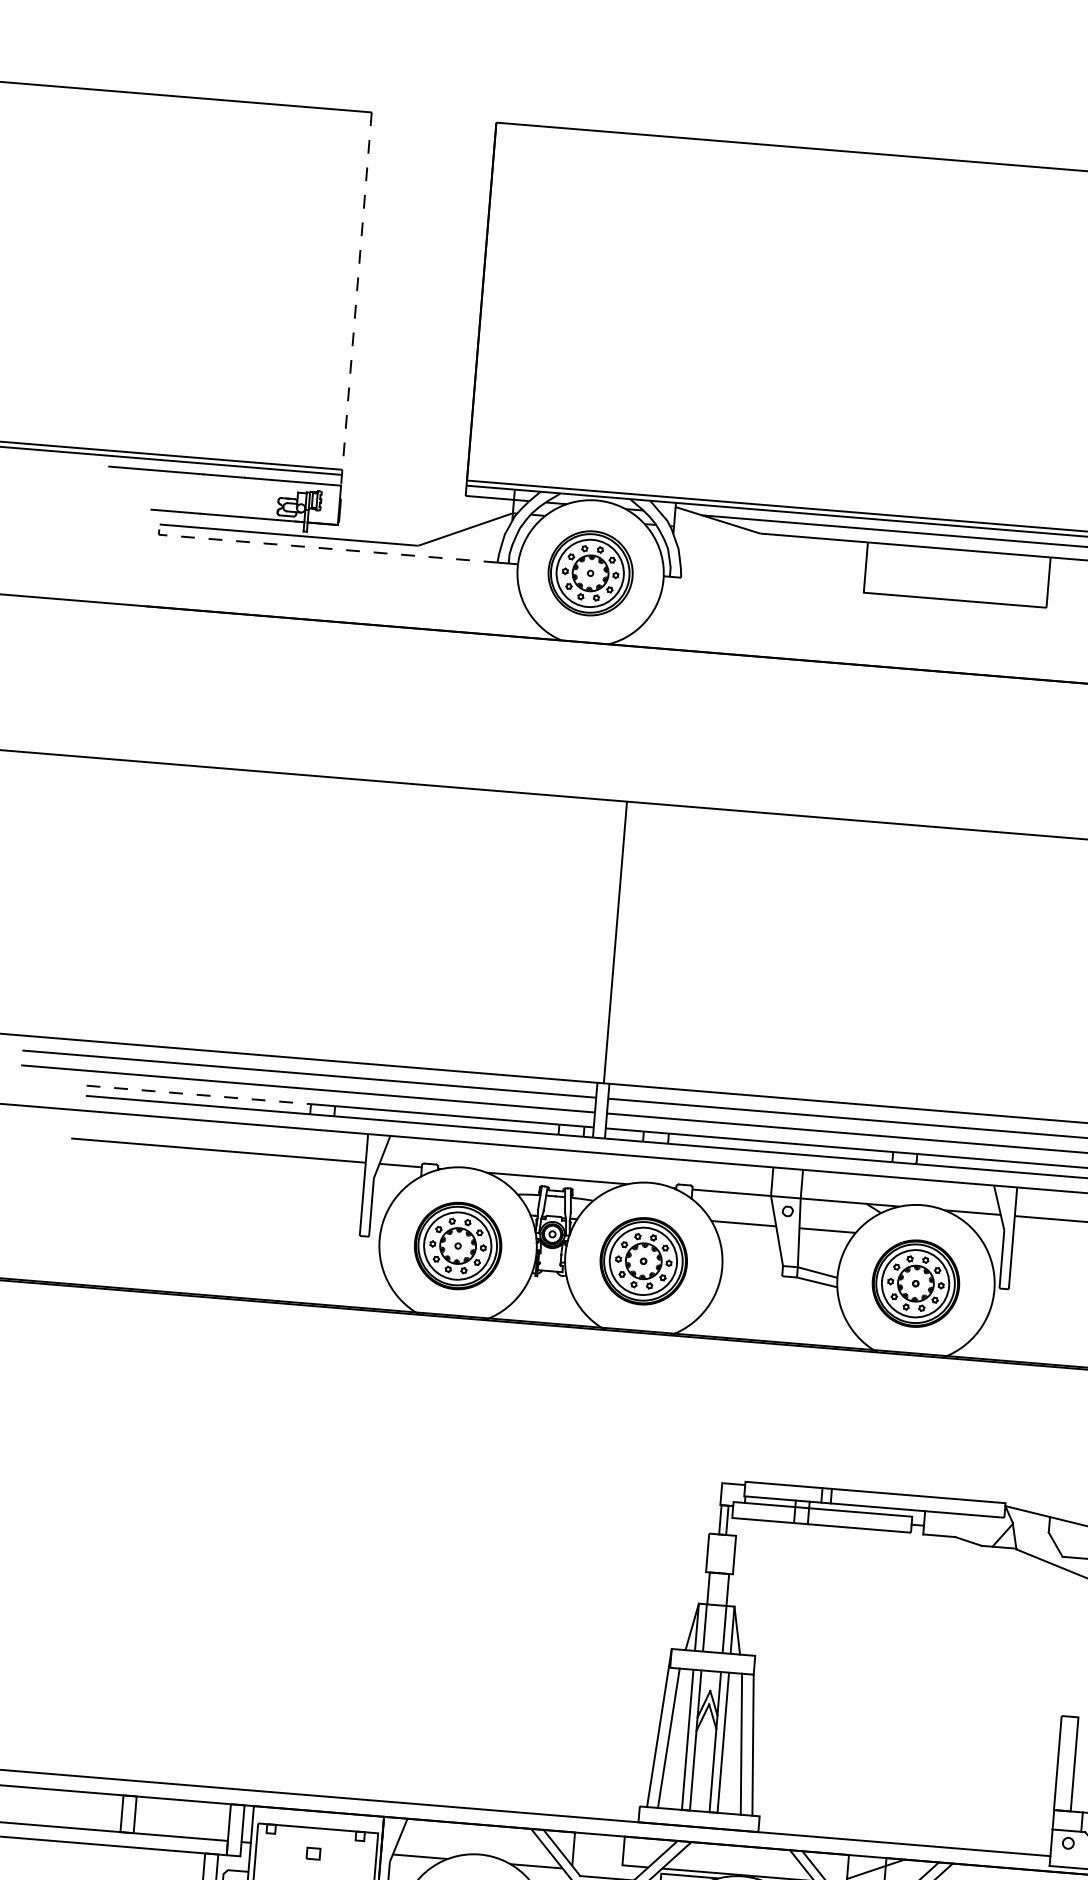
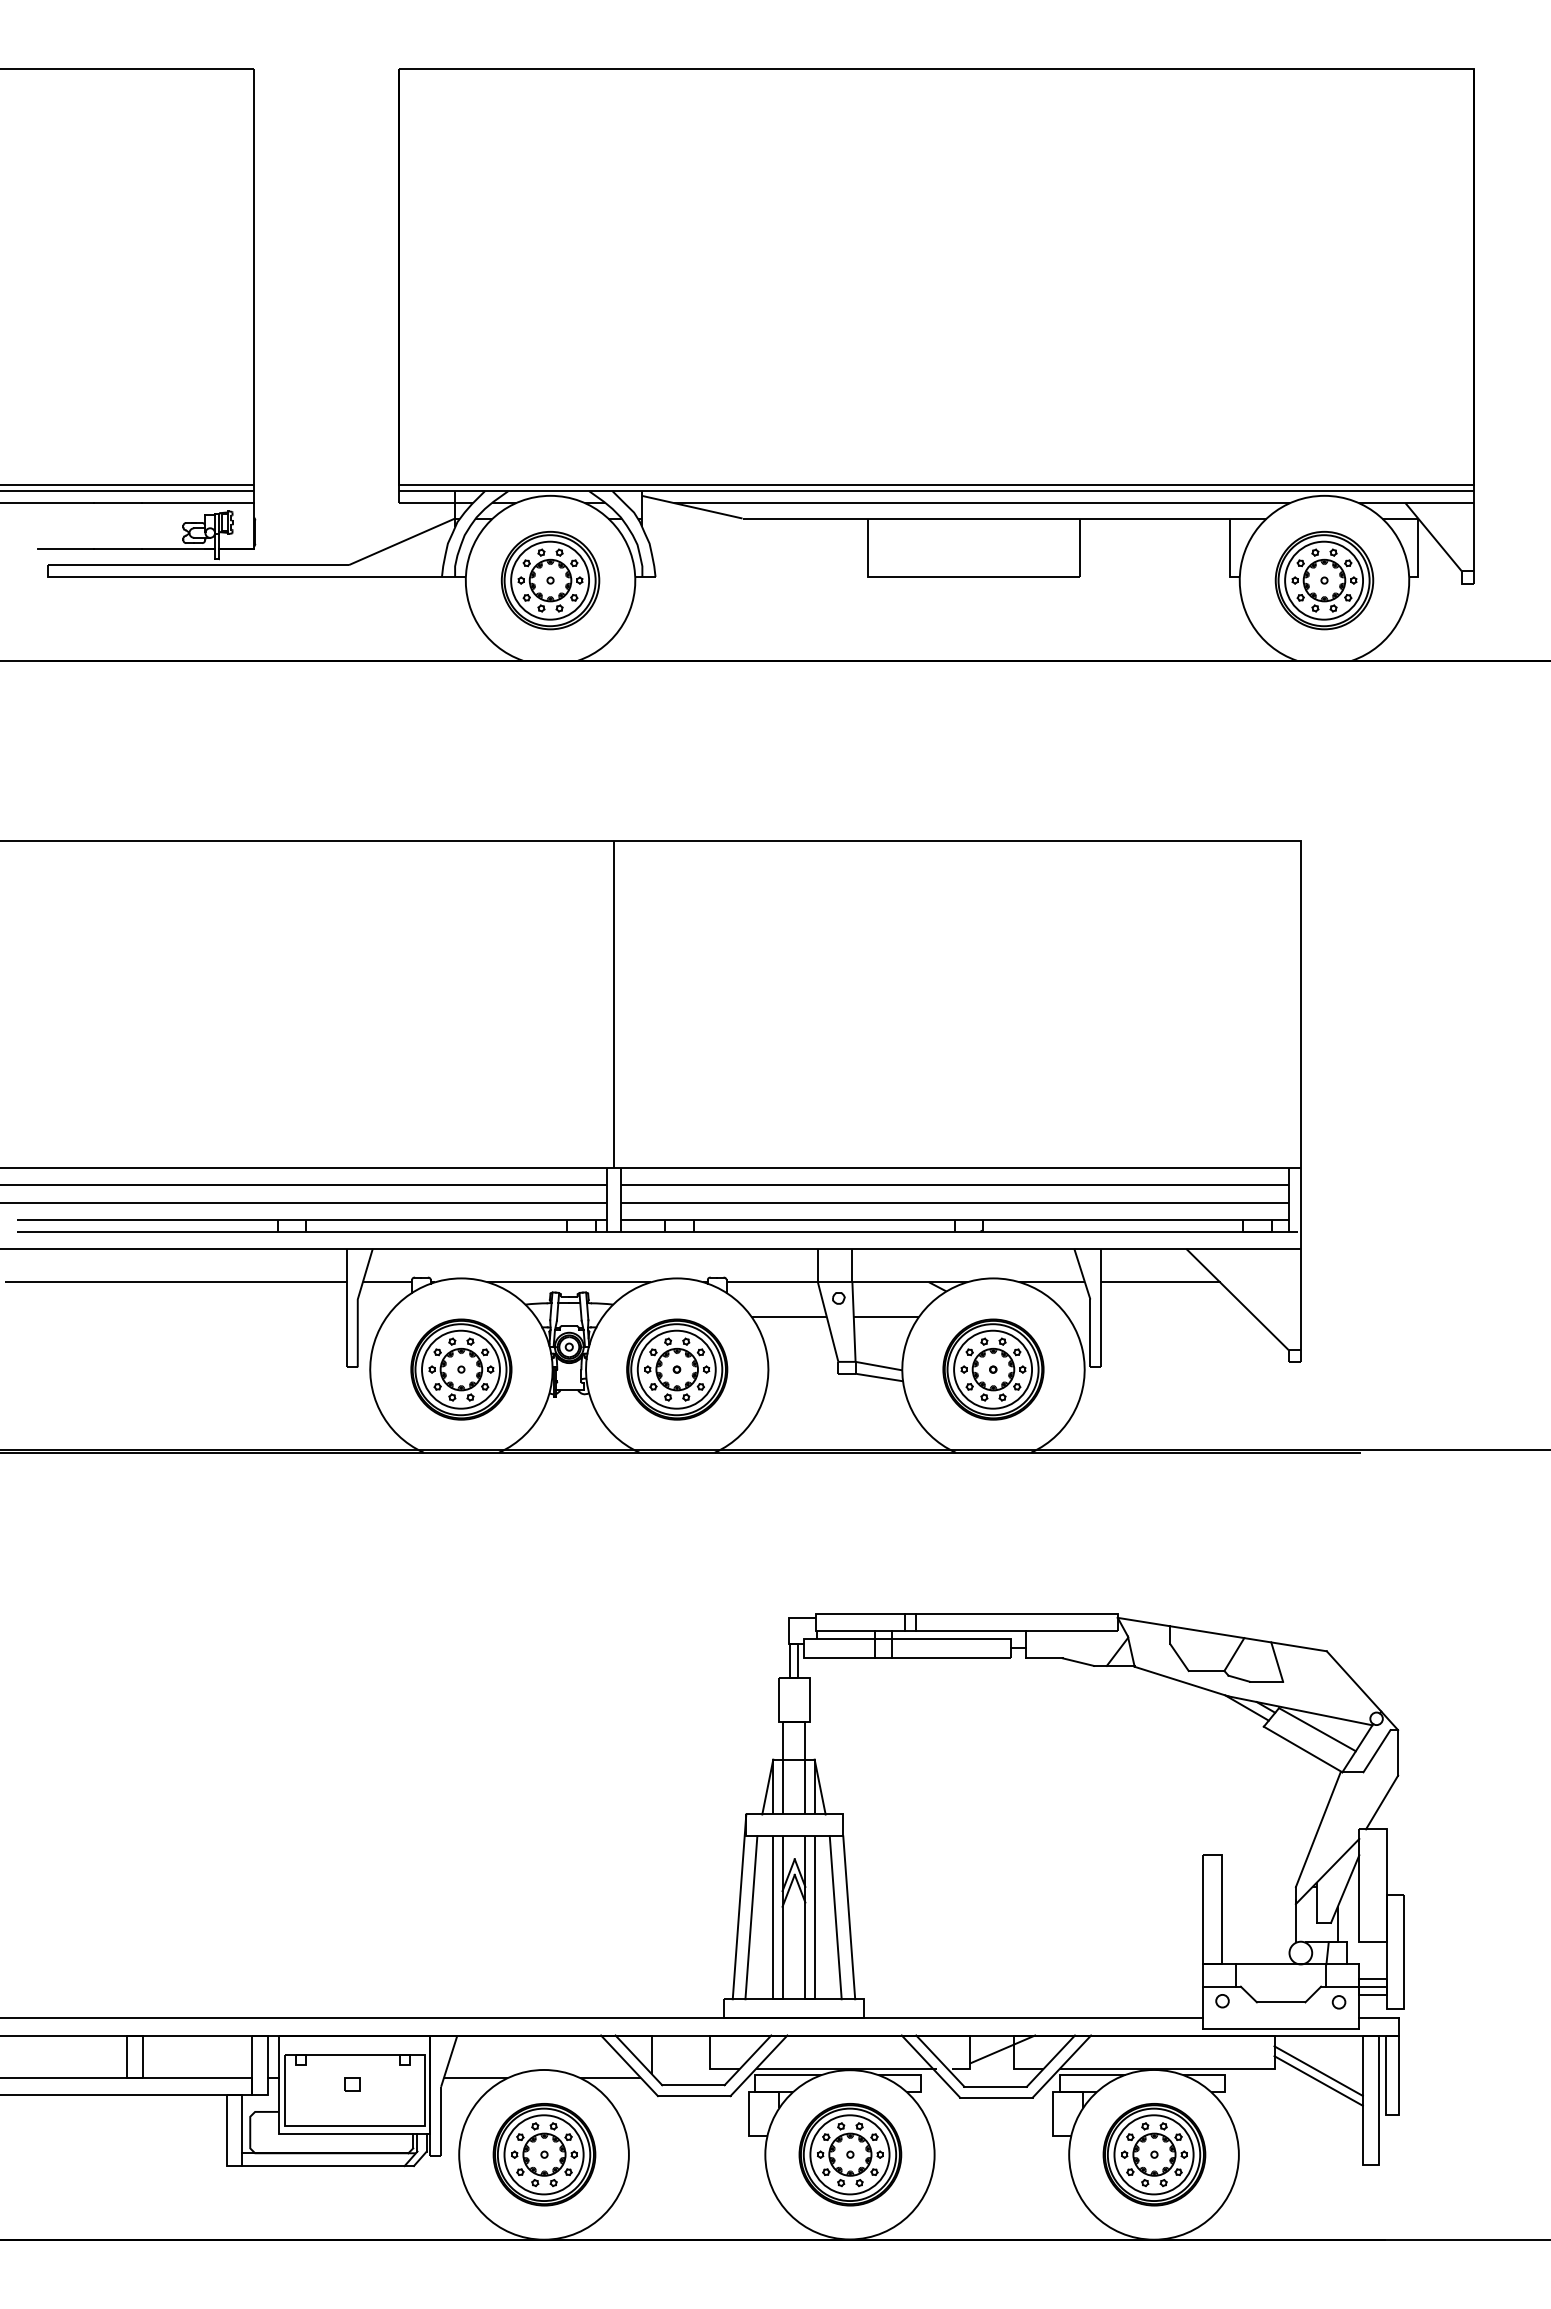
line: (356, 299) -> (254, 286), dashed -> solid
line: (322, 547) -> (238, 576), dashed -> solid
line: (199, 1094) -> (148, 1219), dashed -> solid

